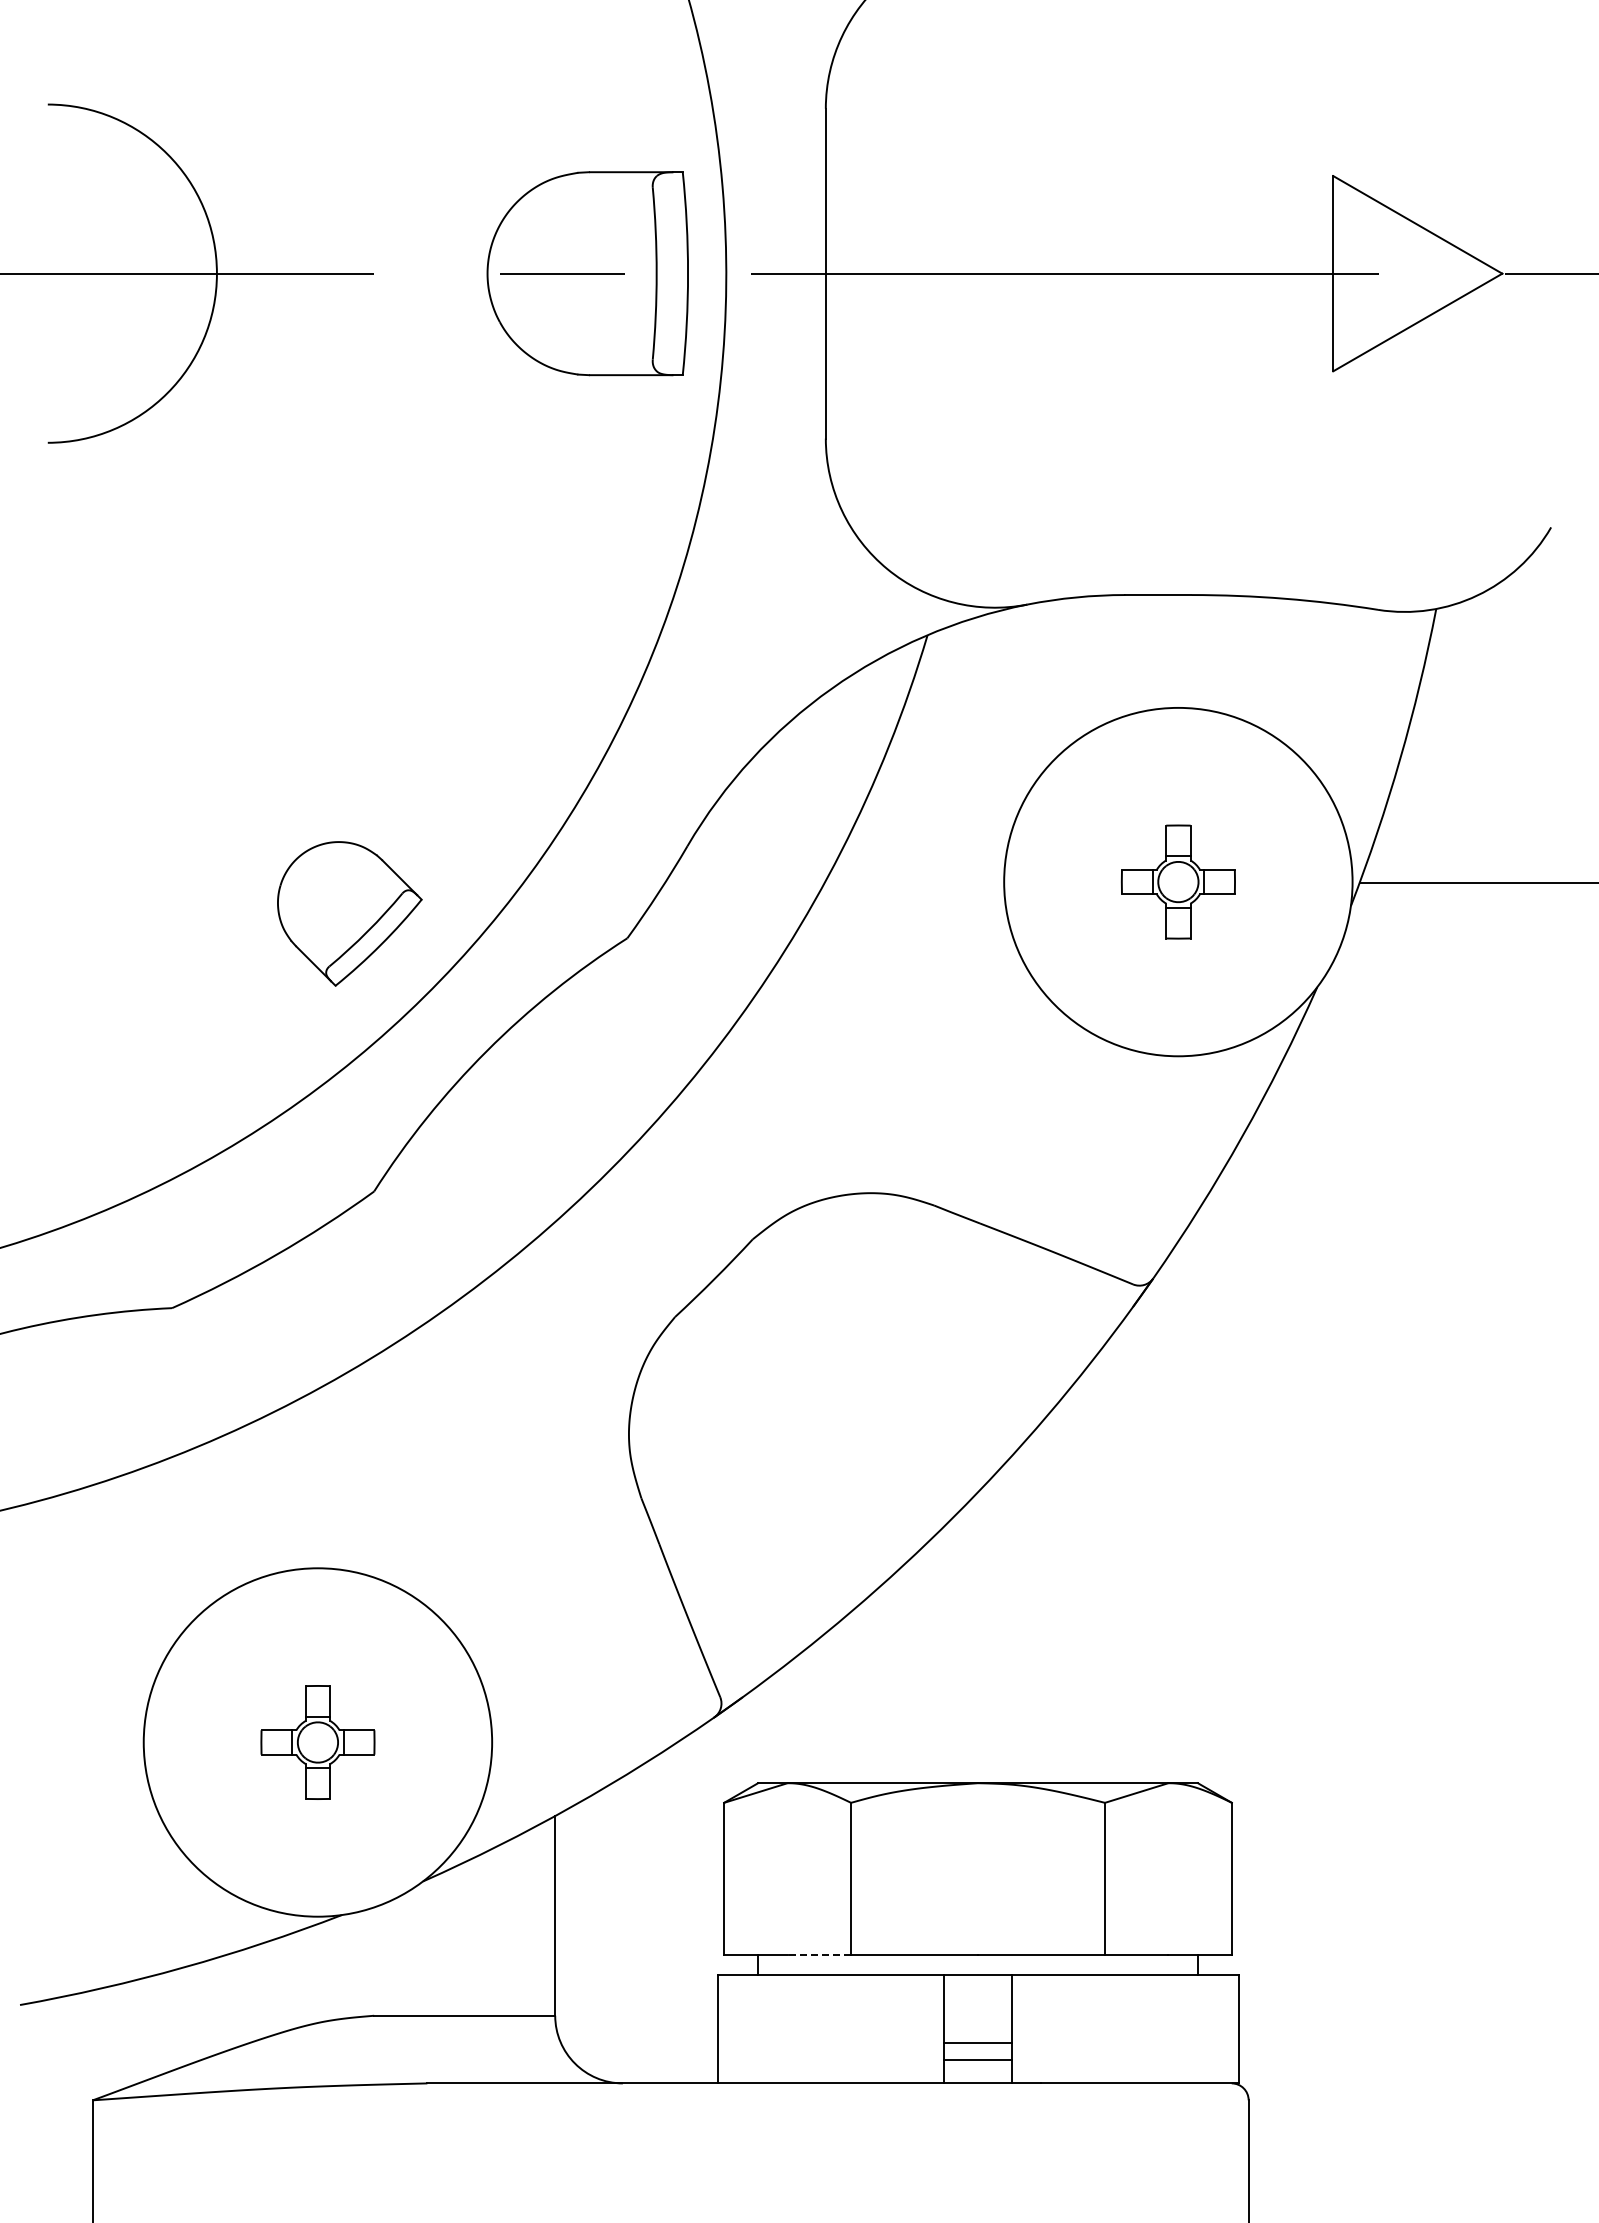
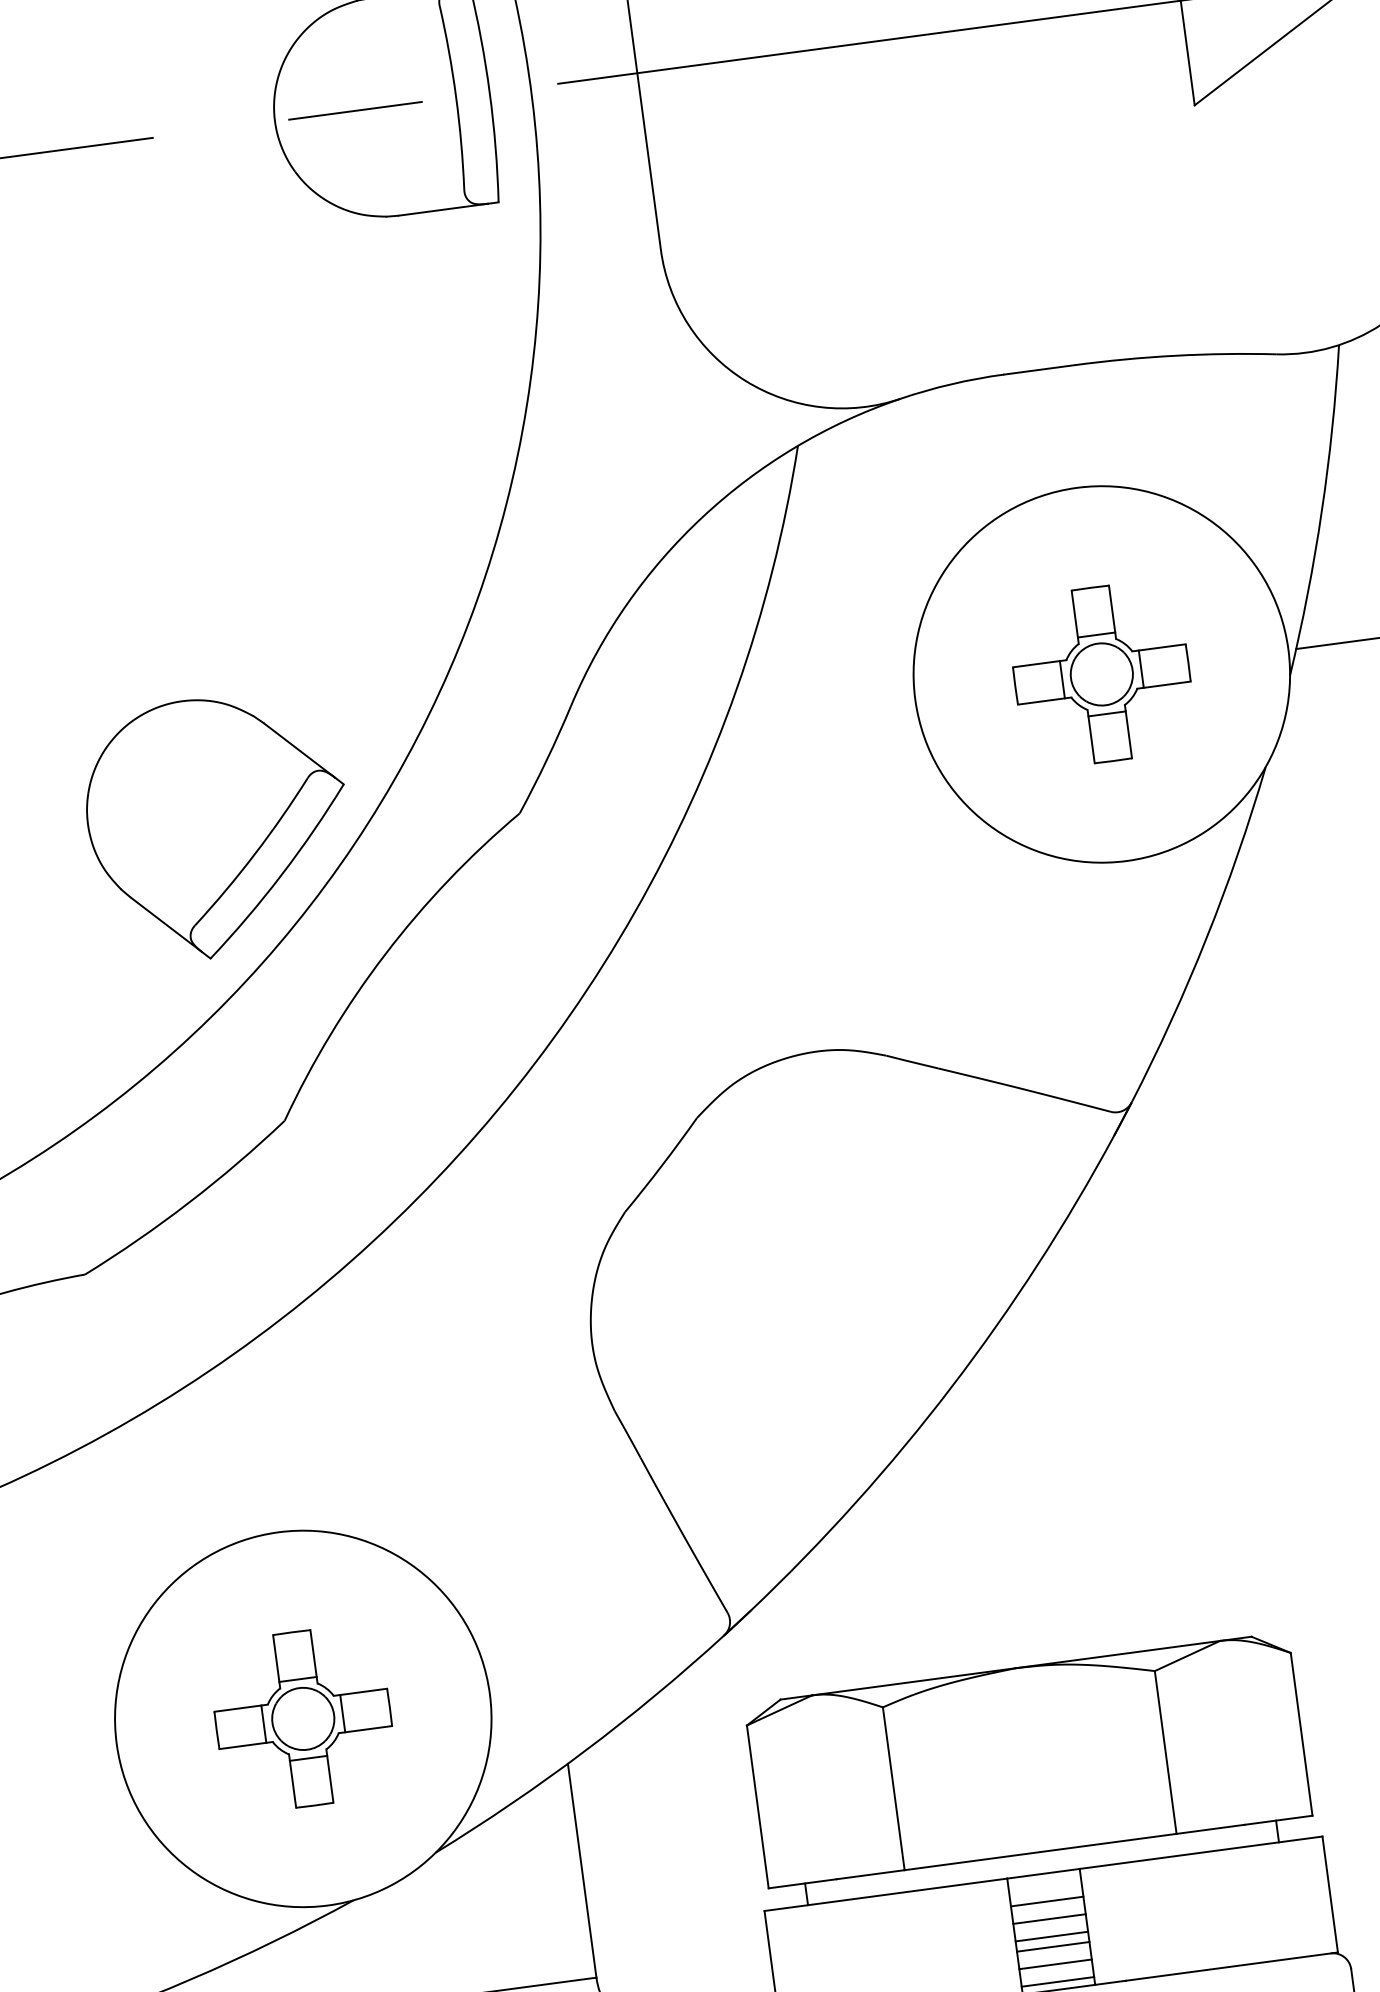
part: (1178, 881) -> (1101, 673), size x1.43
part: (349, 913) -> (218, 826), size x1.67
part: (317, 1742) -> (302, 1718), size x1.43
line: (819, 1954) -> (870, 1874), dashed -> solid
line: (977, 2001) -> (1046, 1902), added
line: (977, 2017) -> (1048, 1919), added
line: (977, 2033) -> (1051, 1936), added
line: (977, 2076) -> (1057, 1982), added

